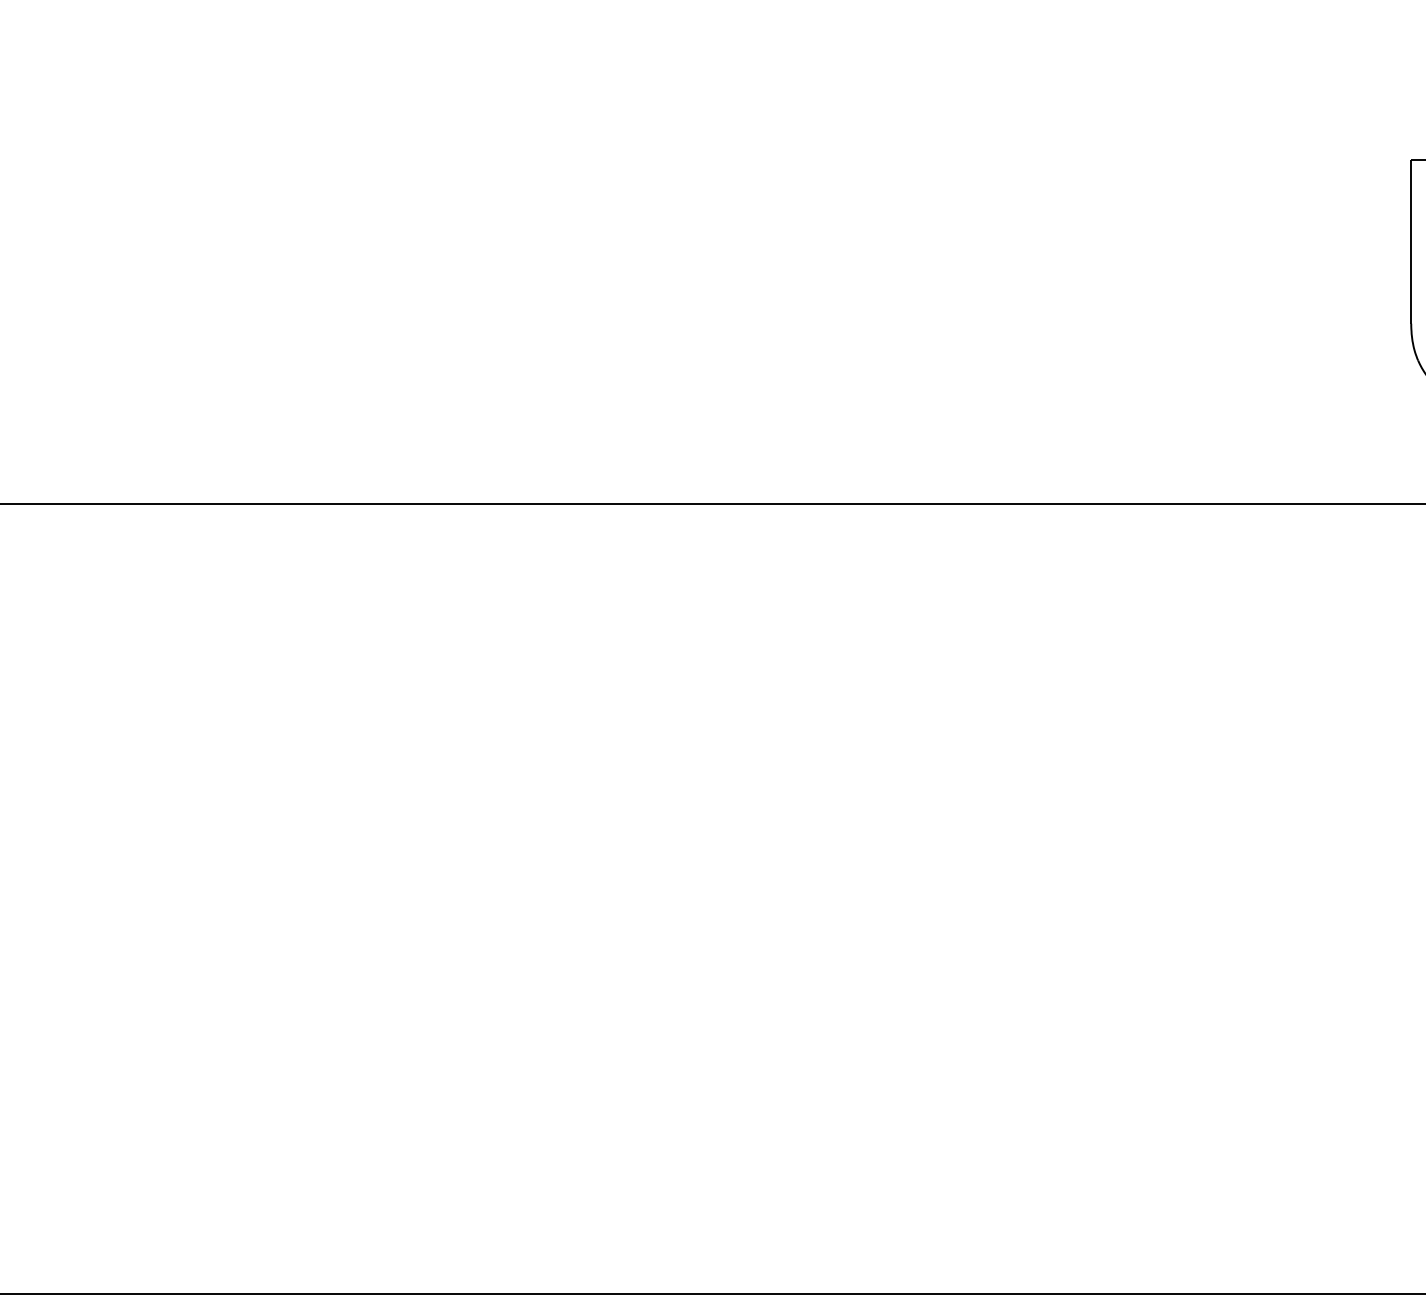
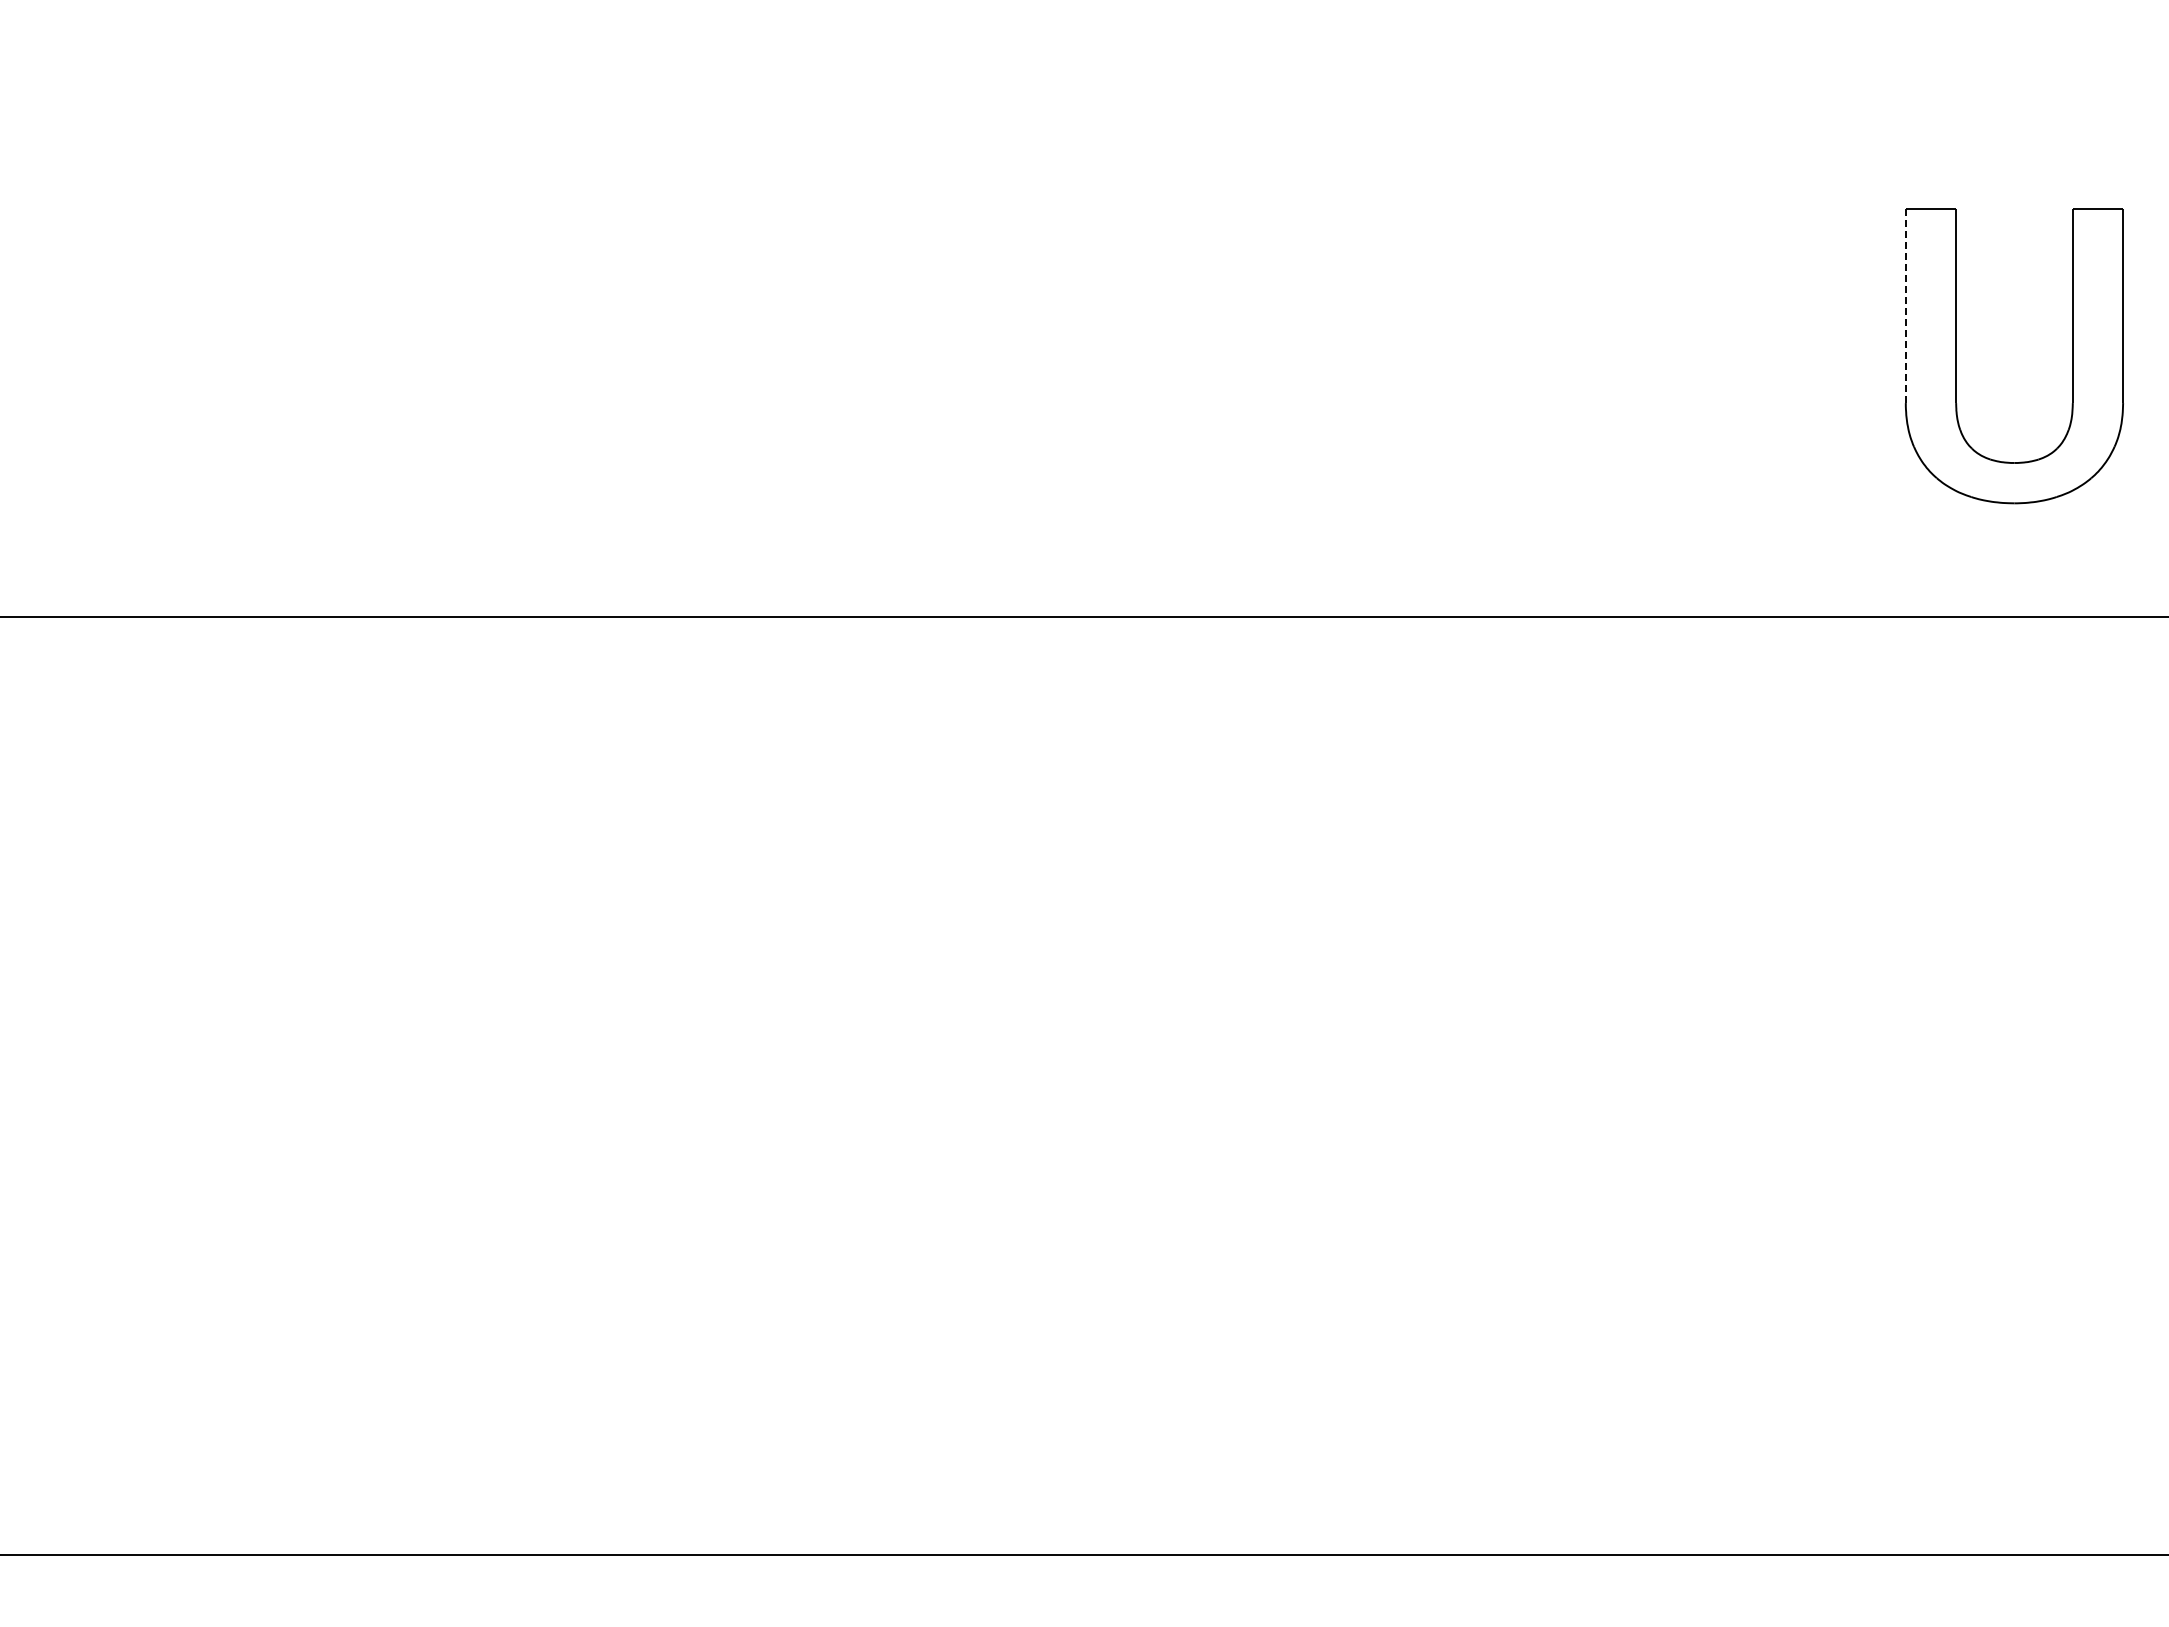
line: (1410, 241) -> (1905, 305), solid -> dashed

